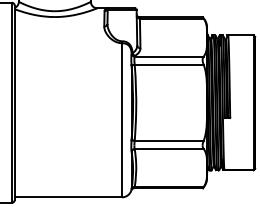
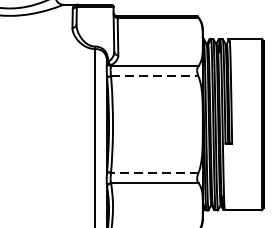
line: (169, 64) -> (155, 76), solid -> dashed
line: (168, 140) -> (153, 172), solid -> dashed

